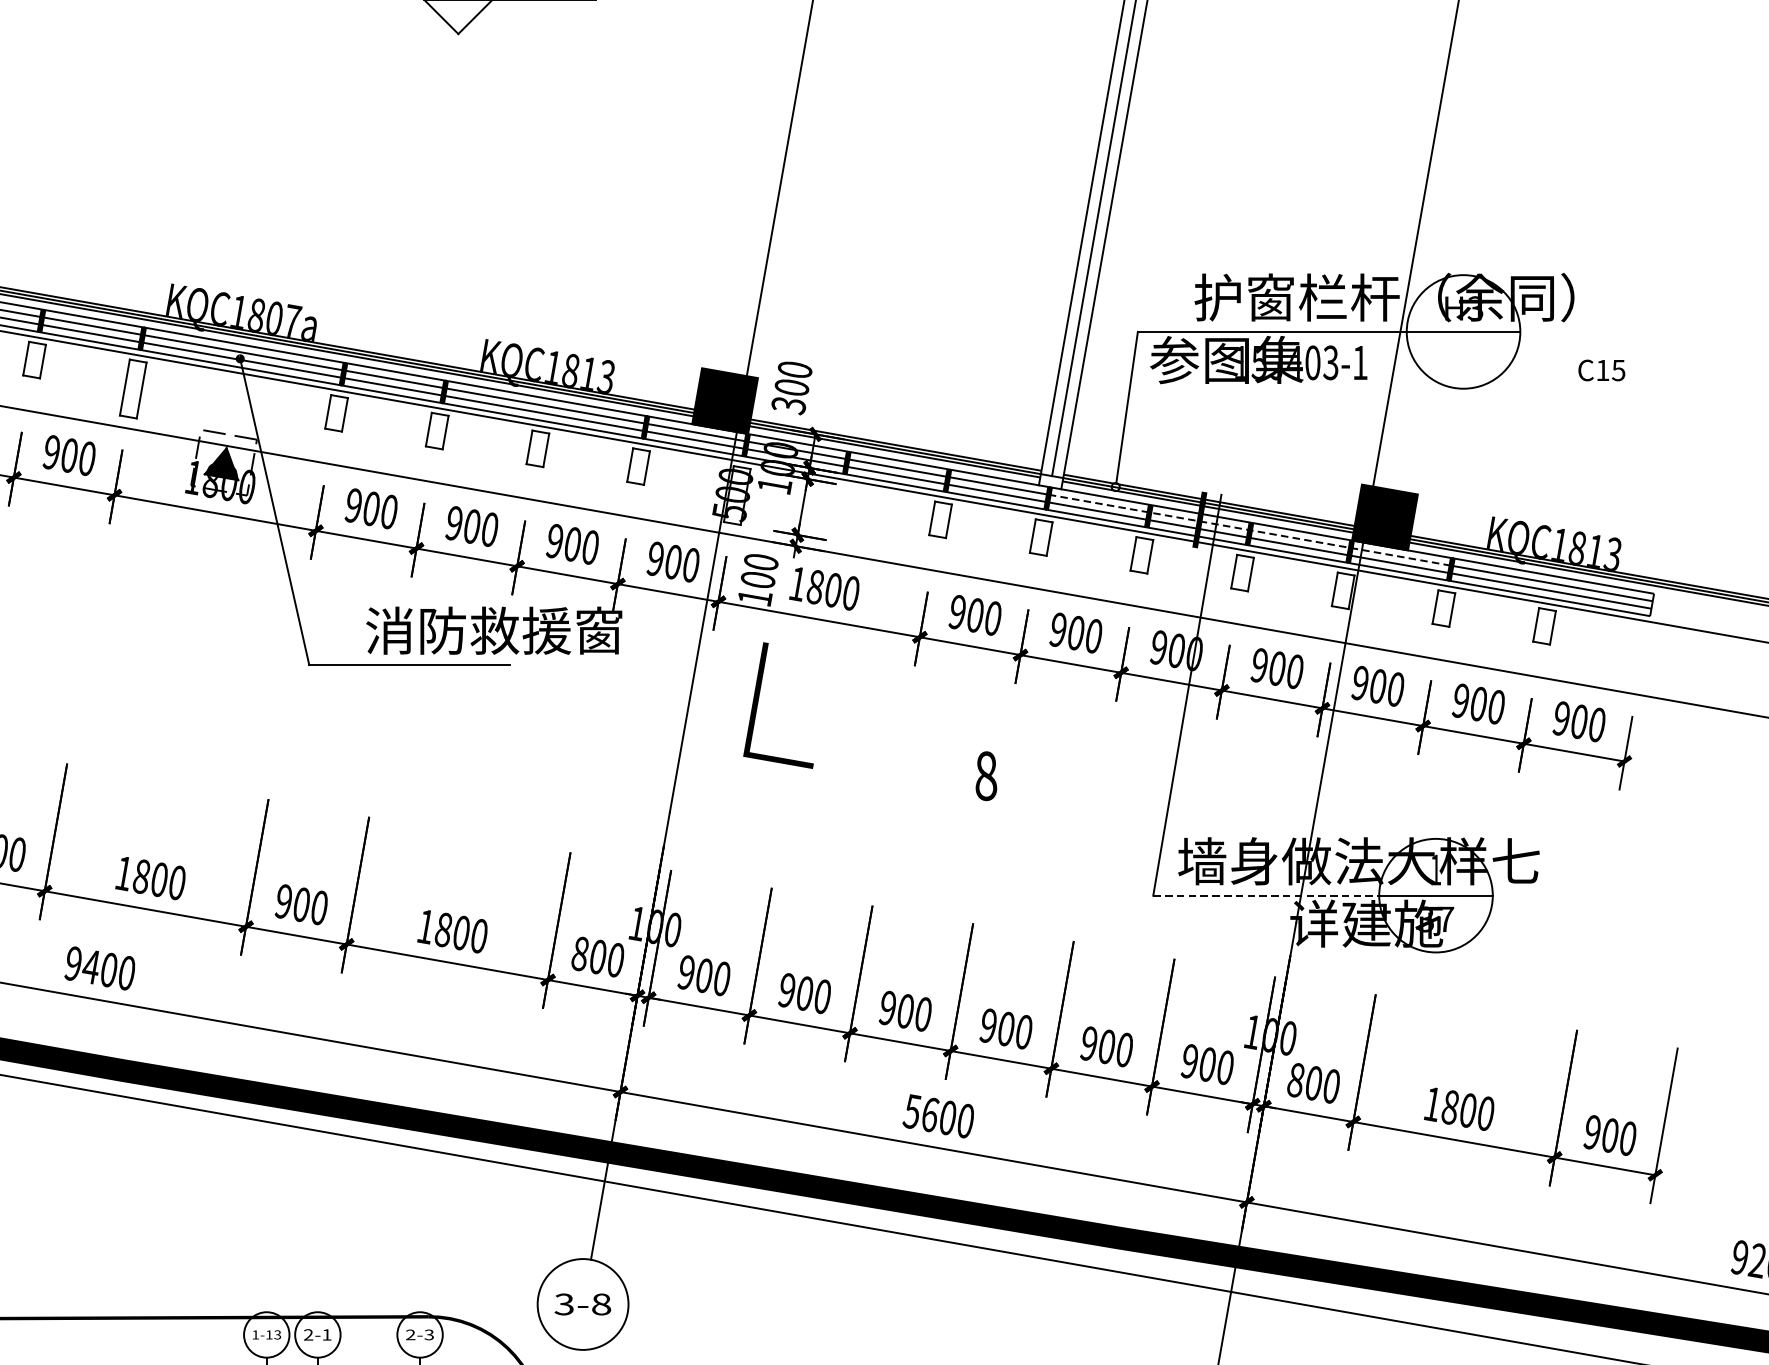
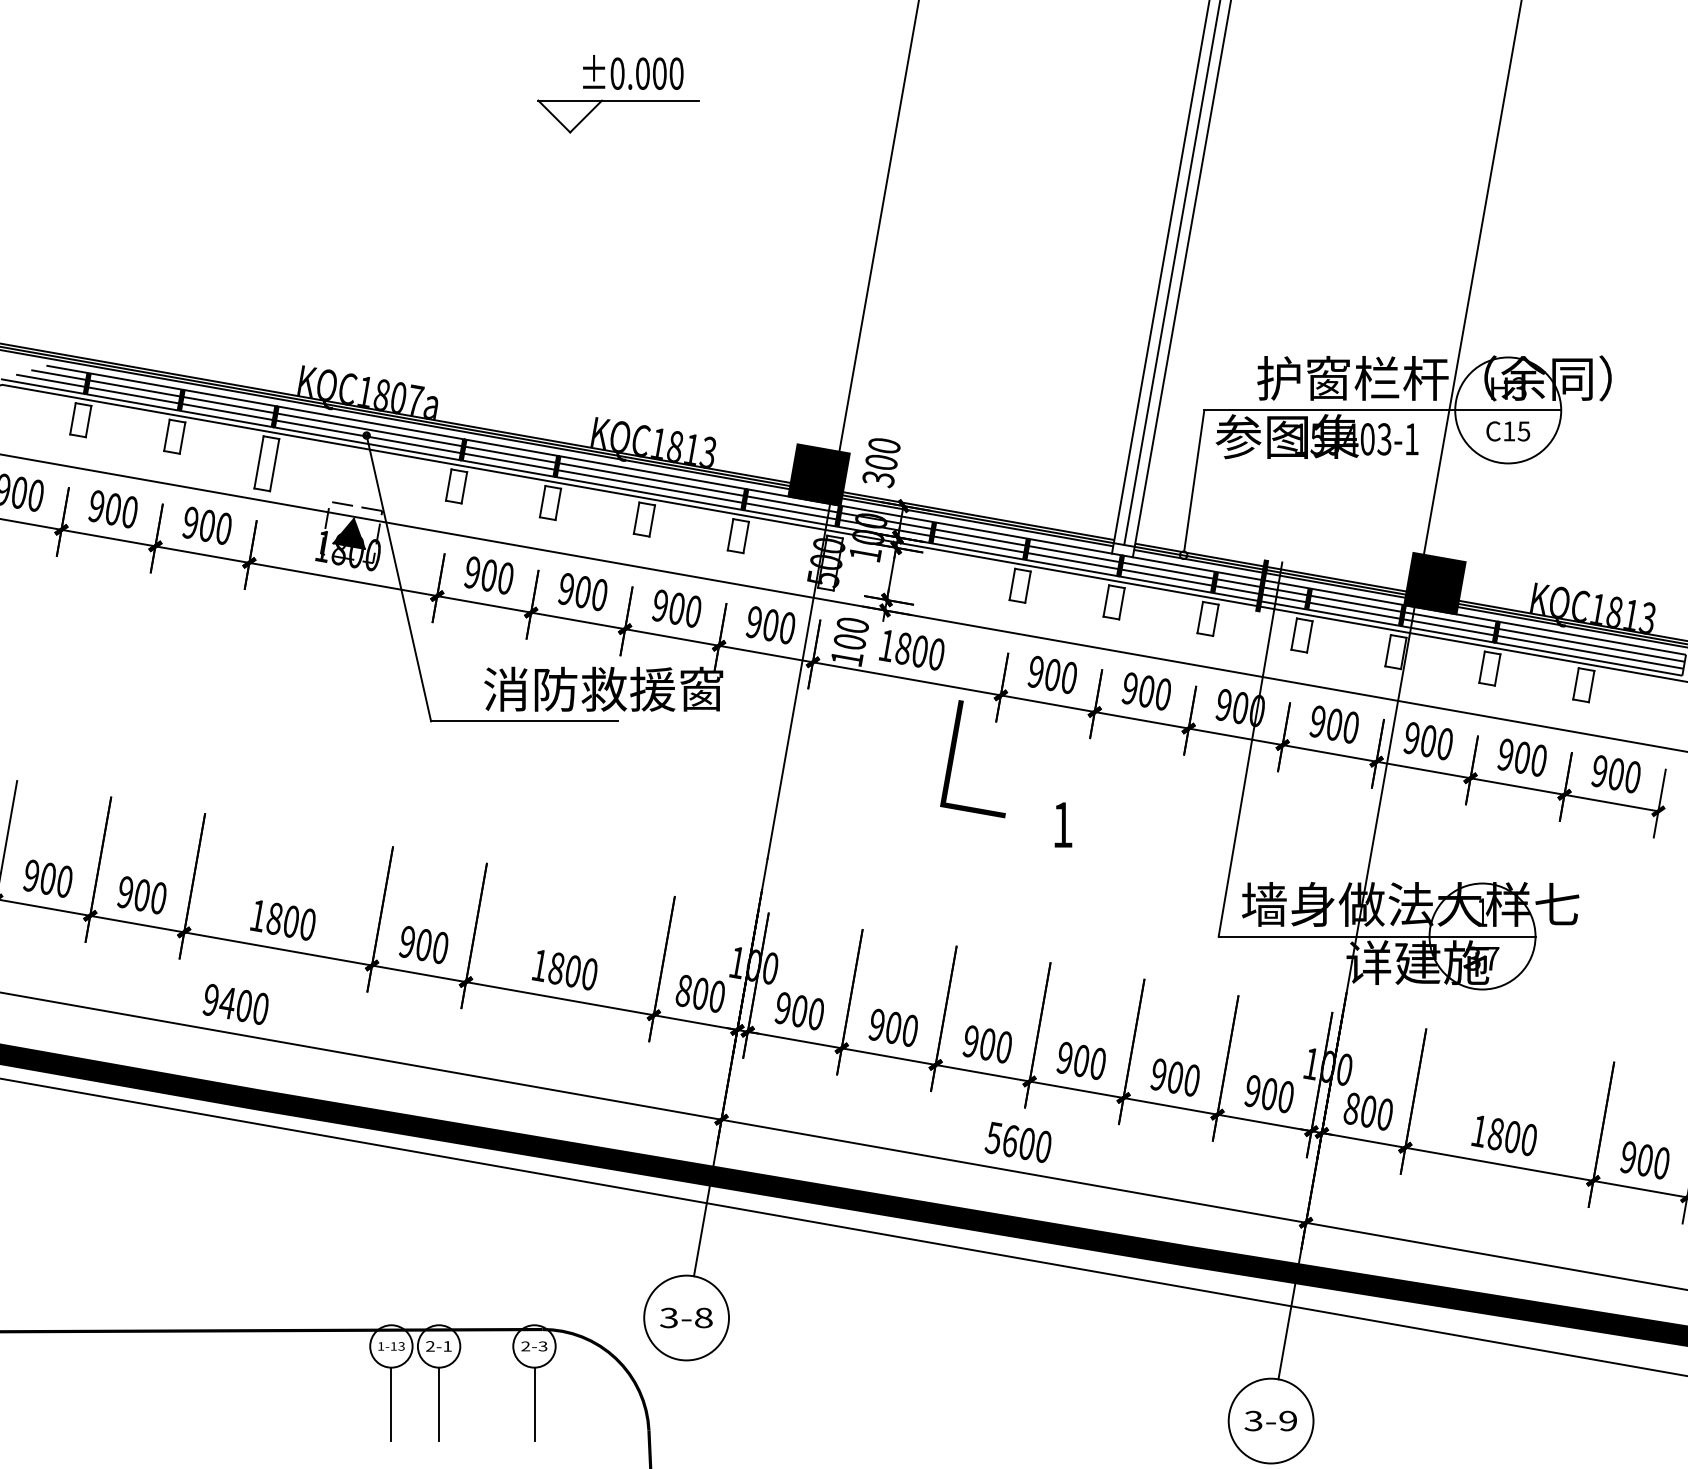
text: (1602, 370) -> (1508, 431), moved
line: (1250, 530) -> (1309, 595), dashed -> solid
line: (758, 702) -> (954, 756), moved
text: (985, 775) -> (1062, 824), 8 -> 1
line: (1266, 895) -> (1324, 936), dashed -> solid

